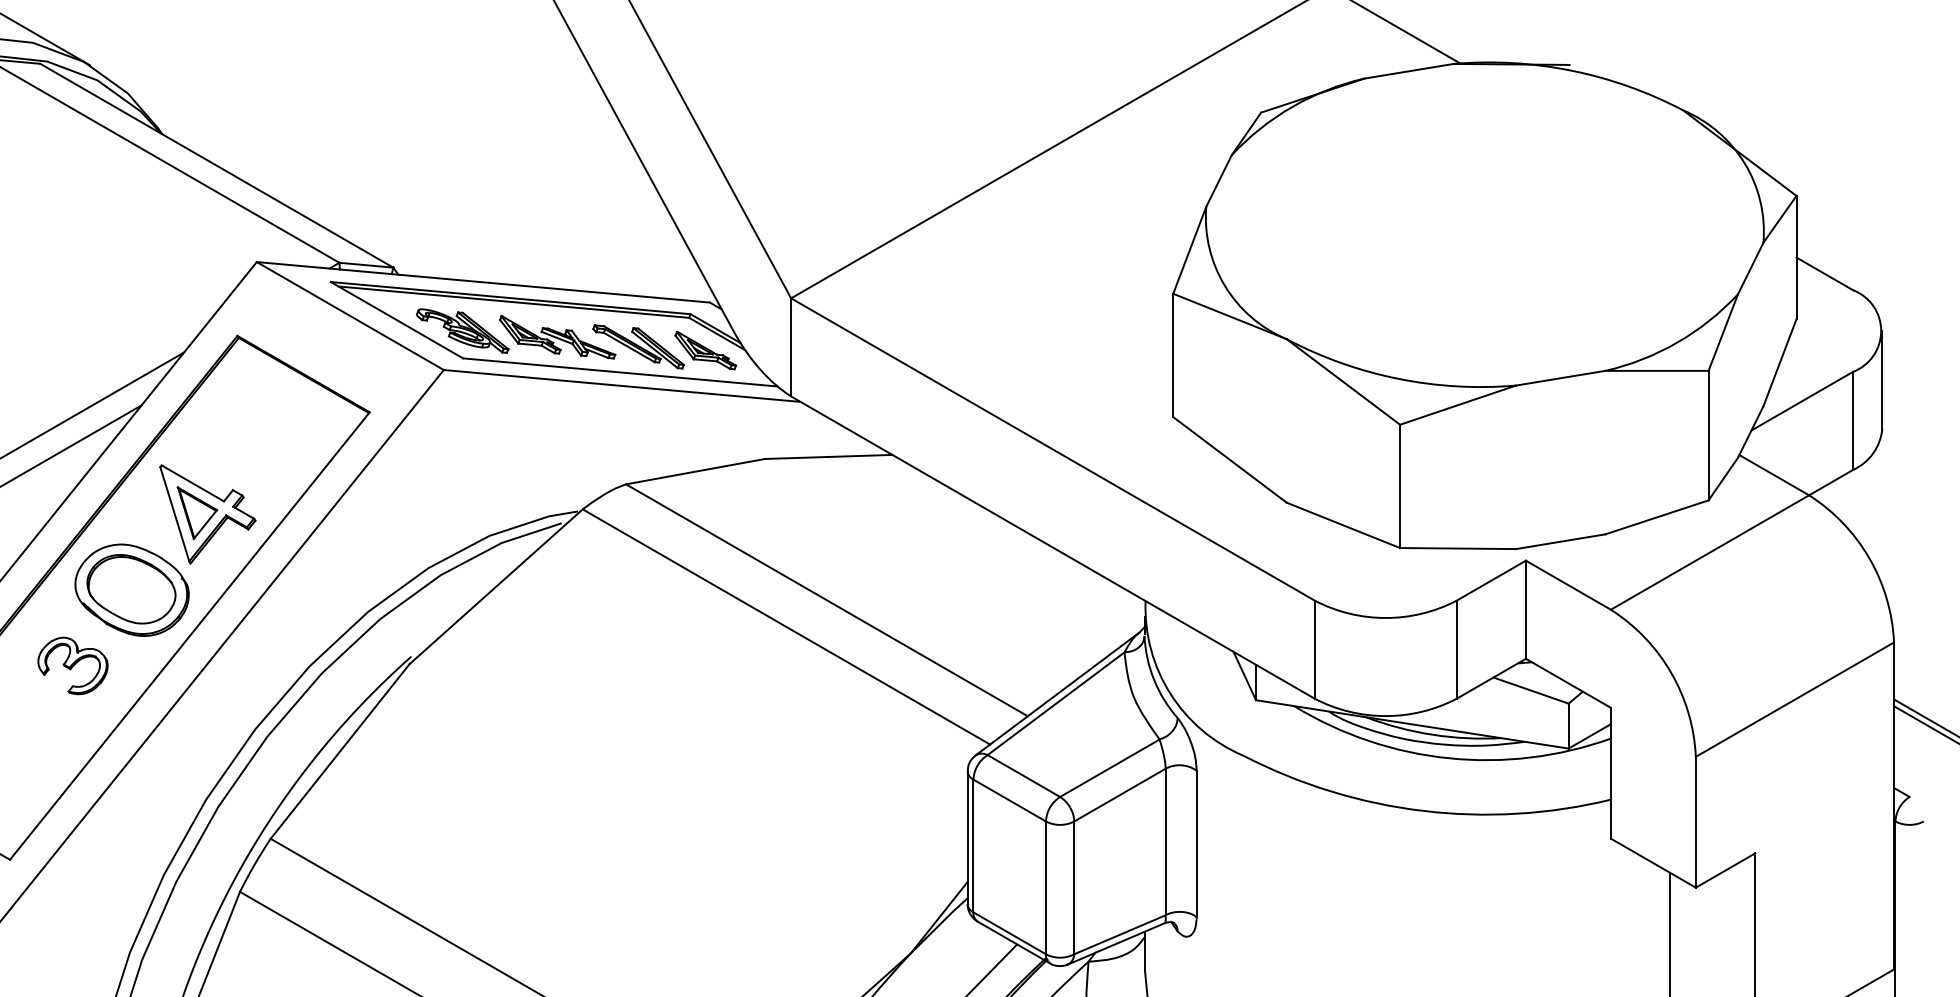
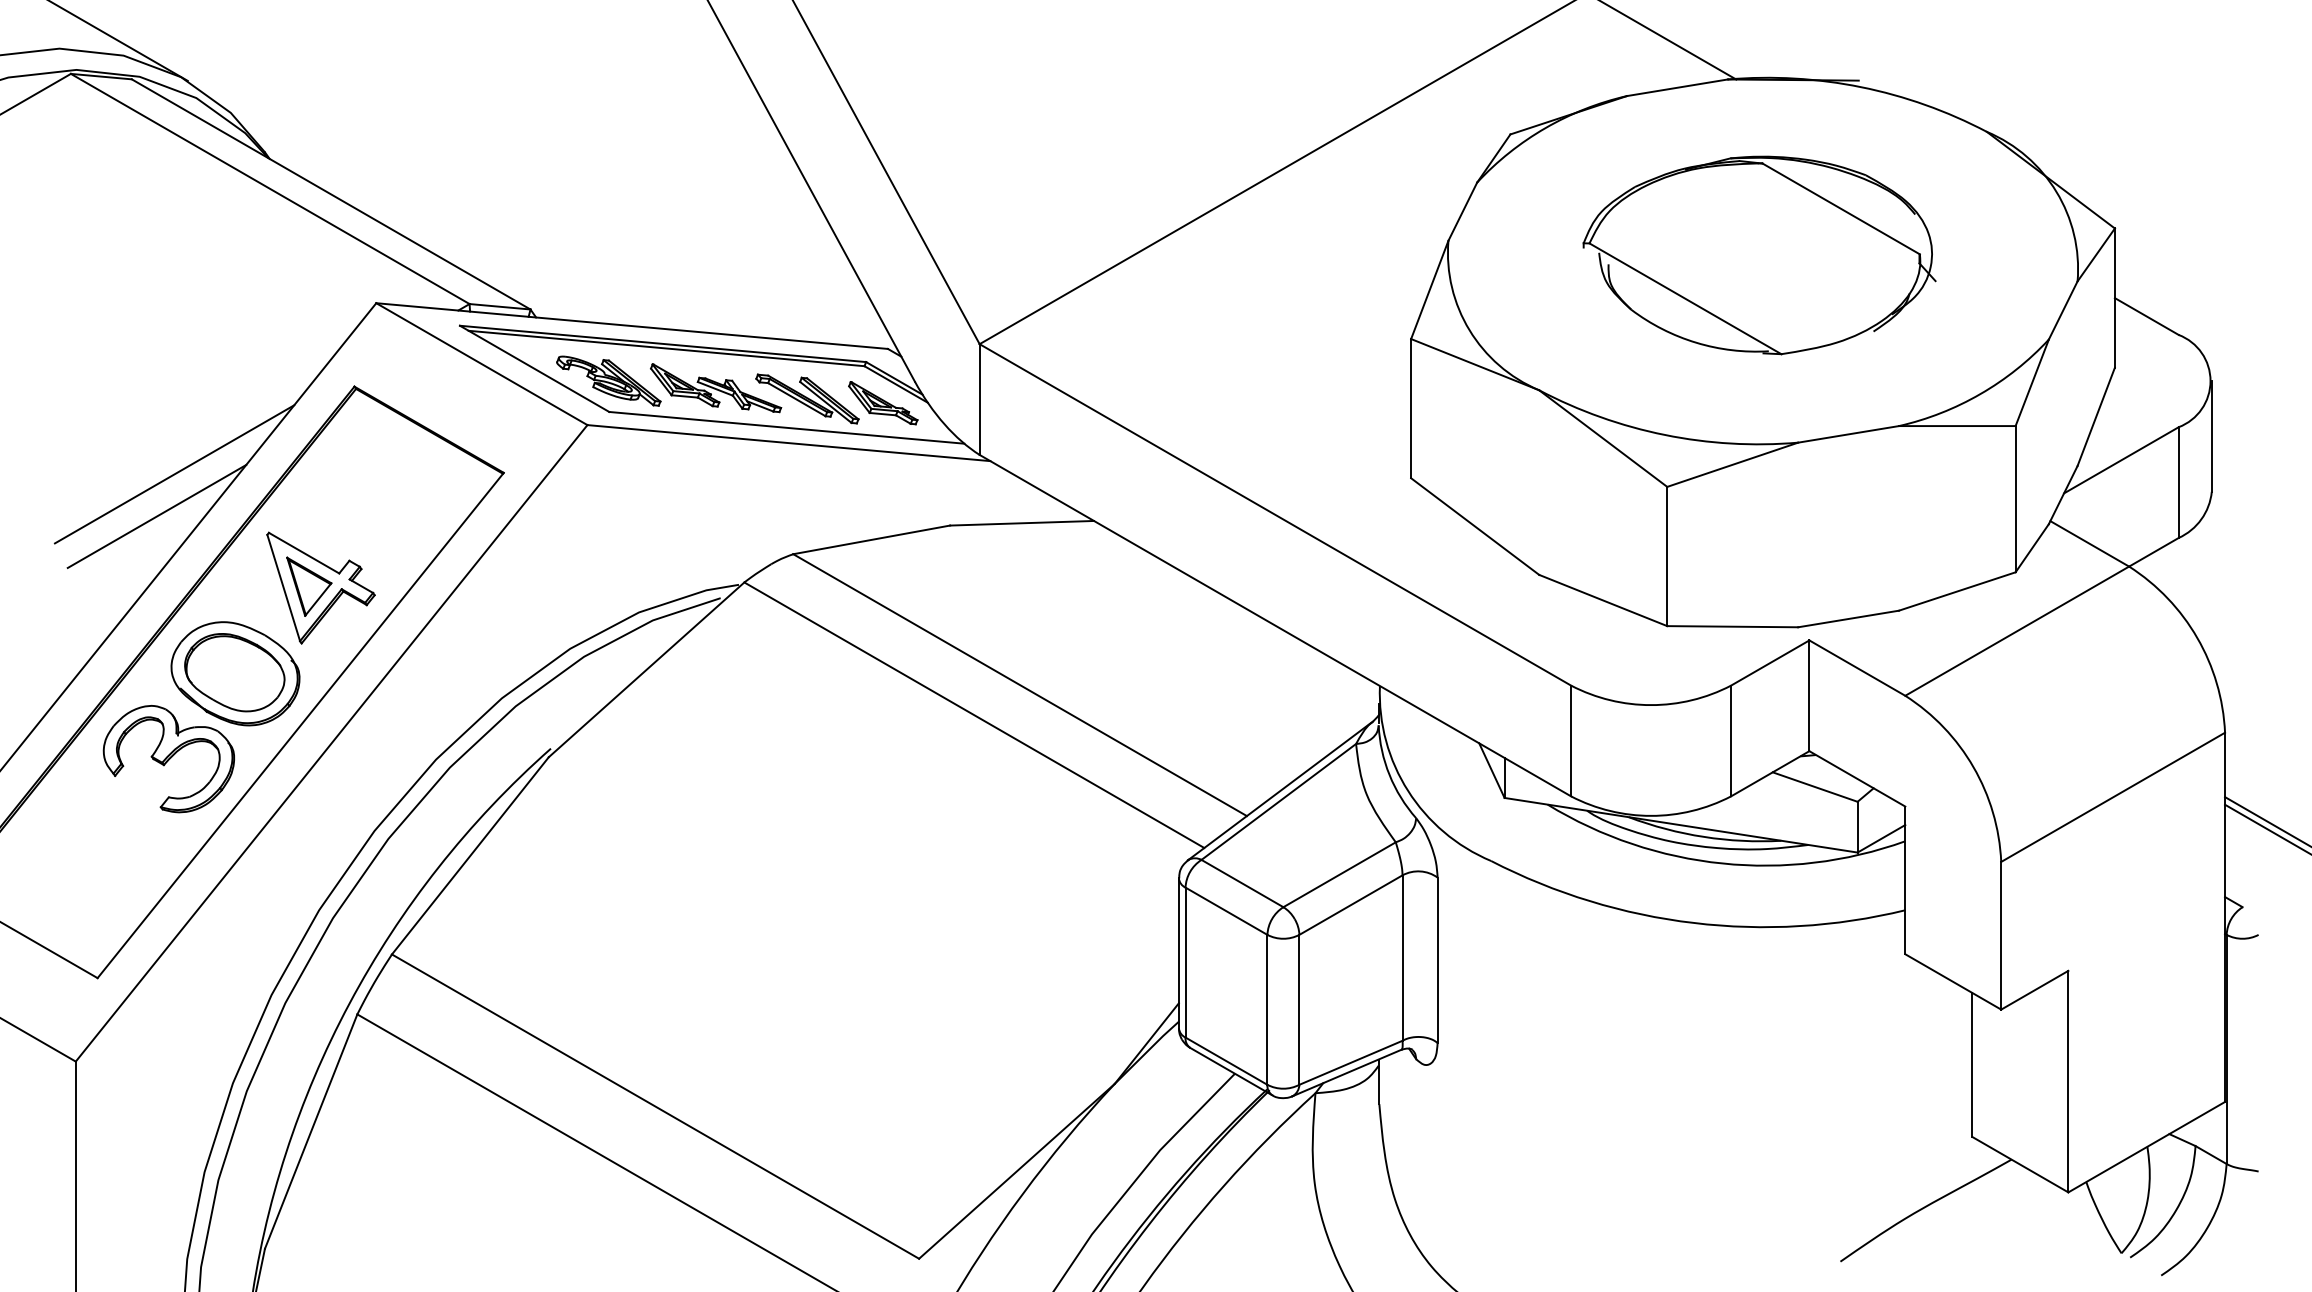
part: (1481, 219) -> (1759, 255), added
part: (72, 666) -> (168, 759), size x1.67

